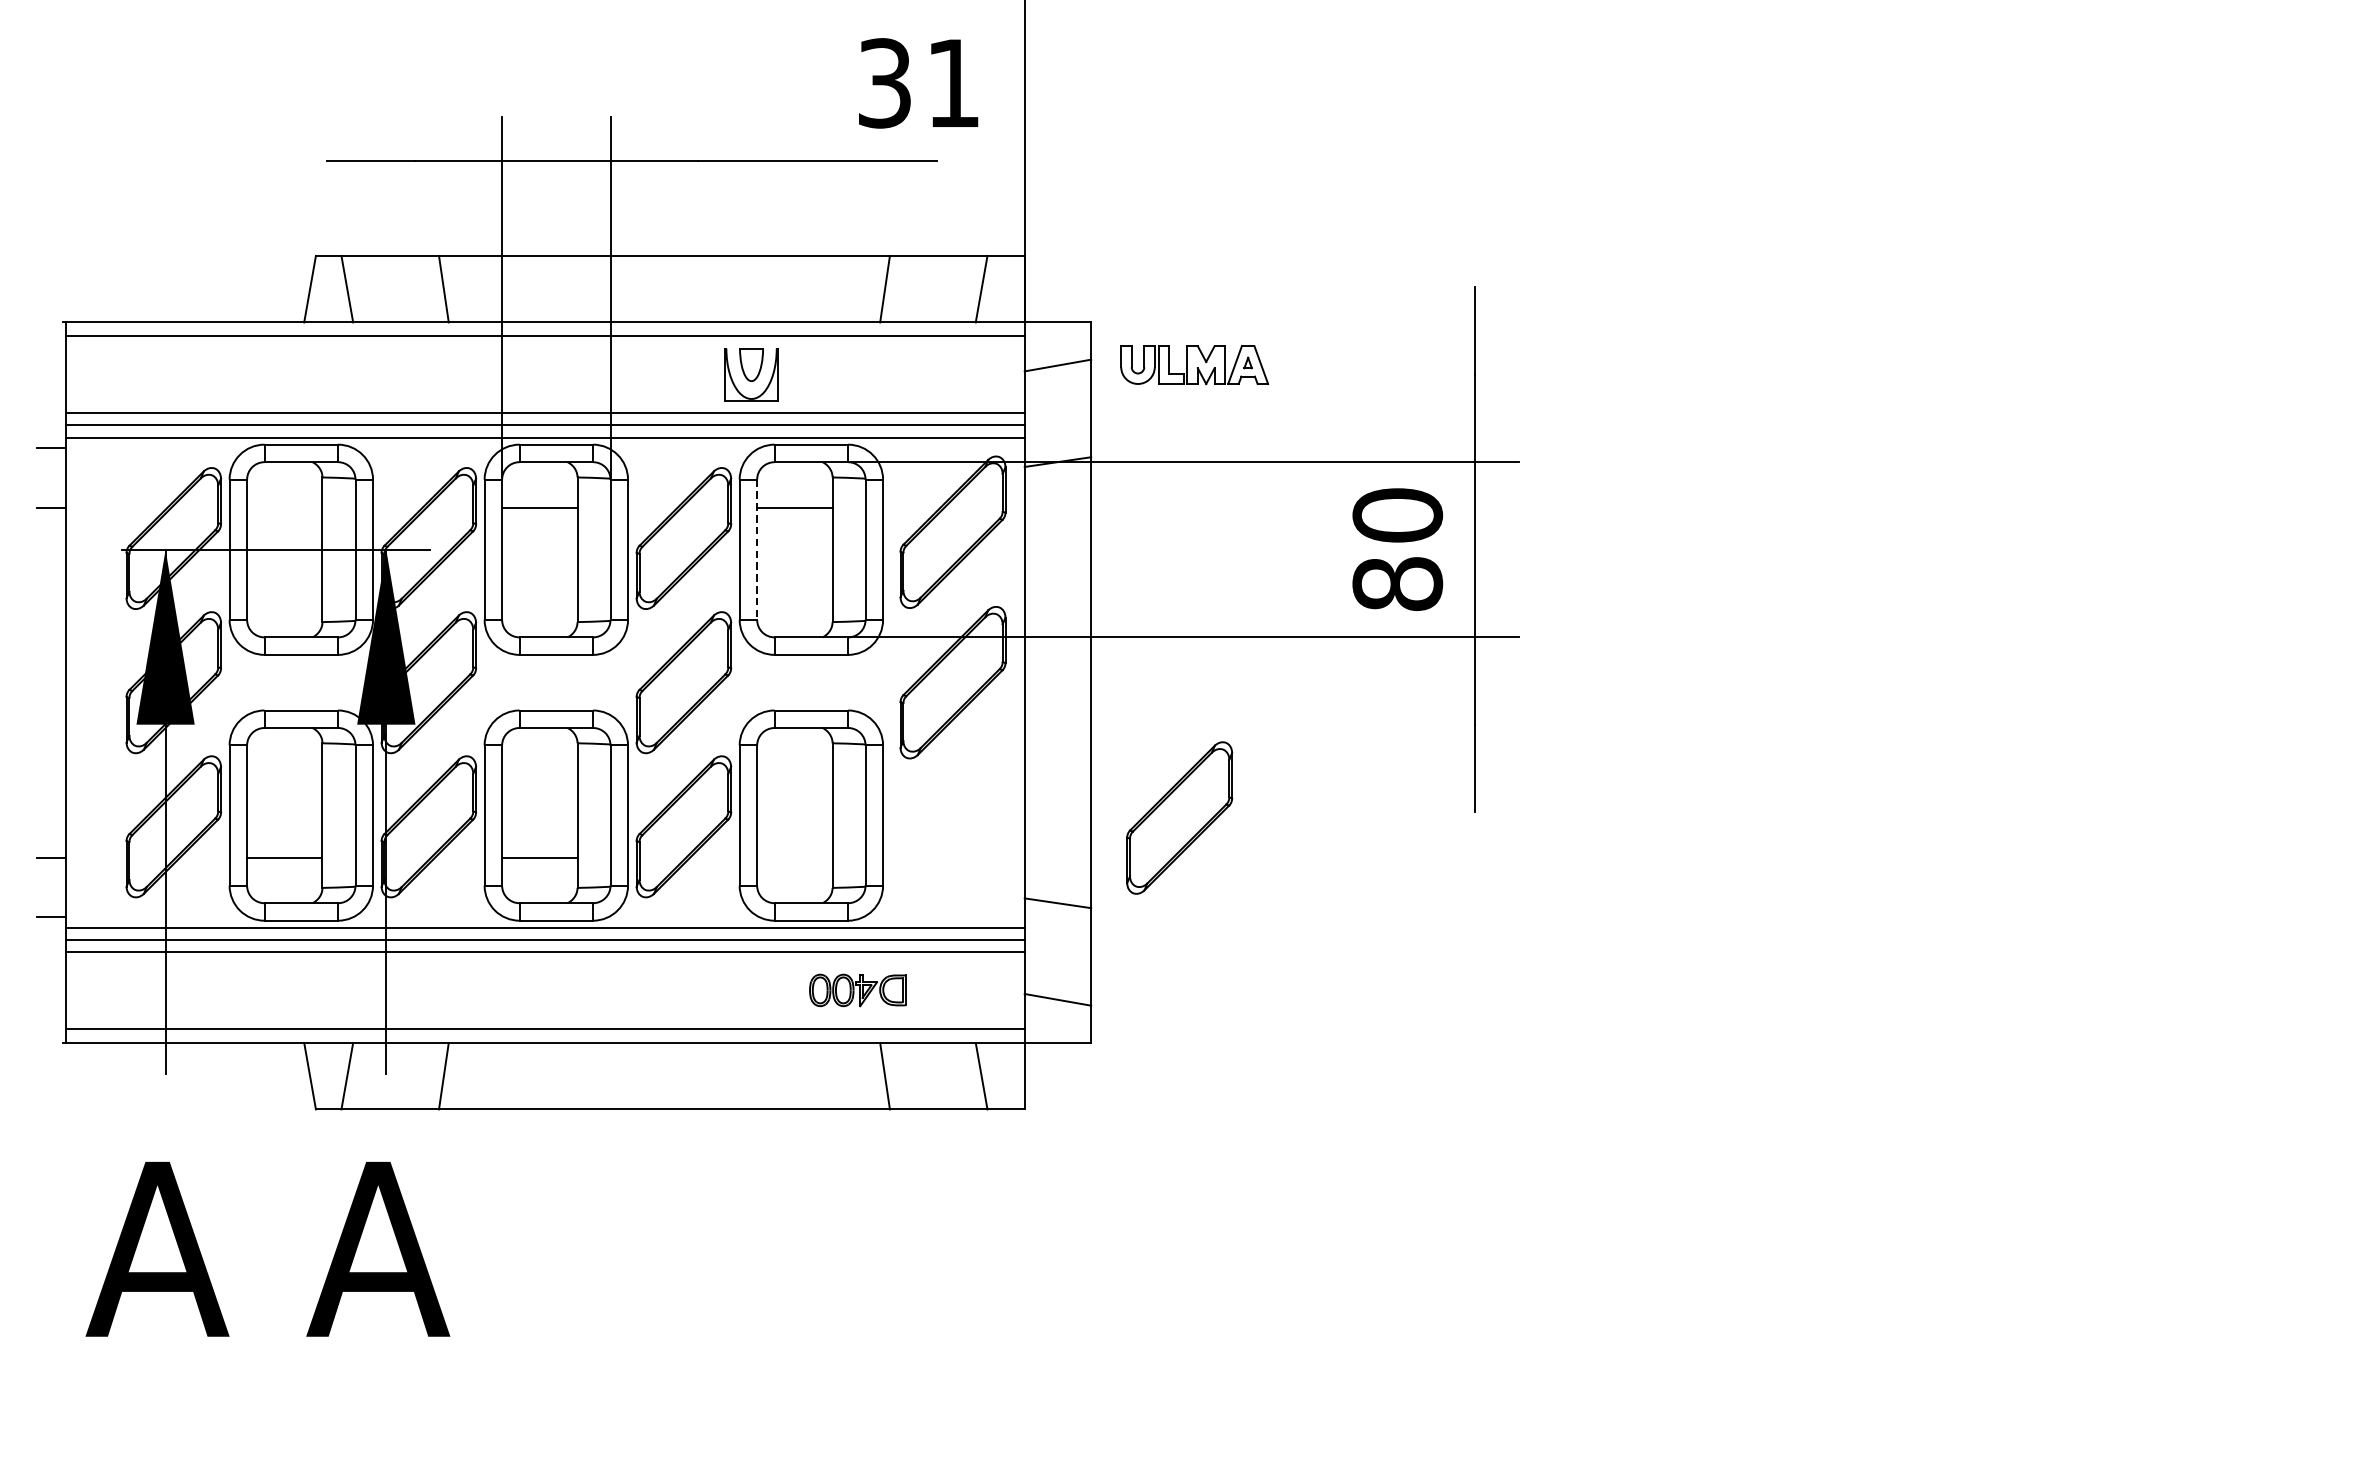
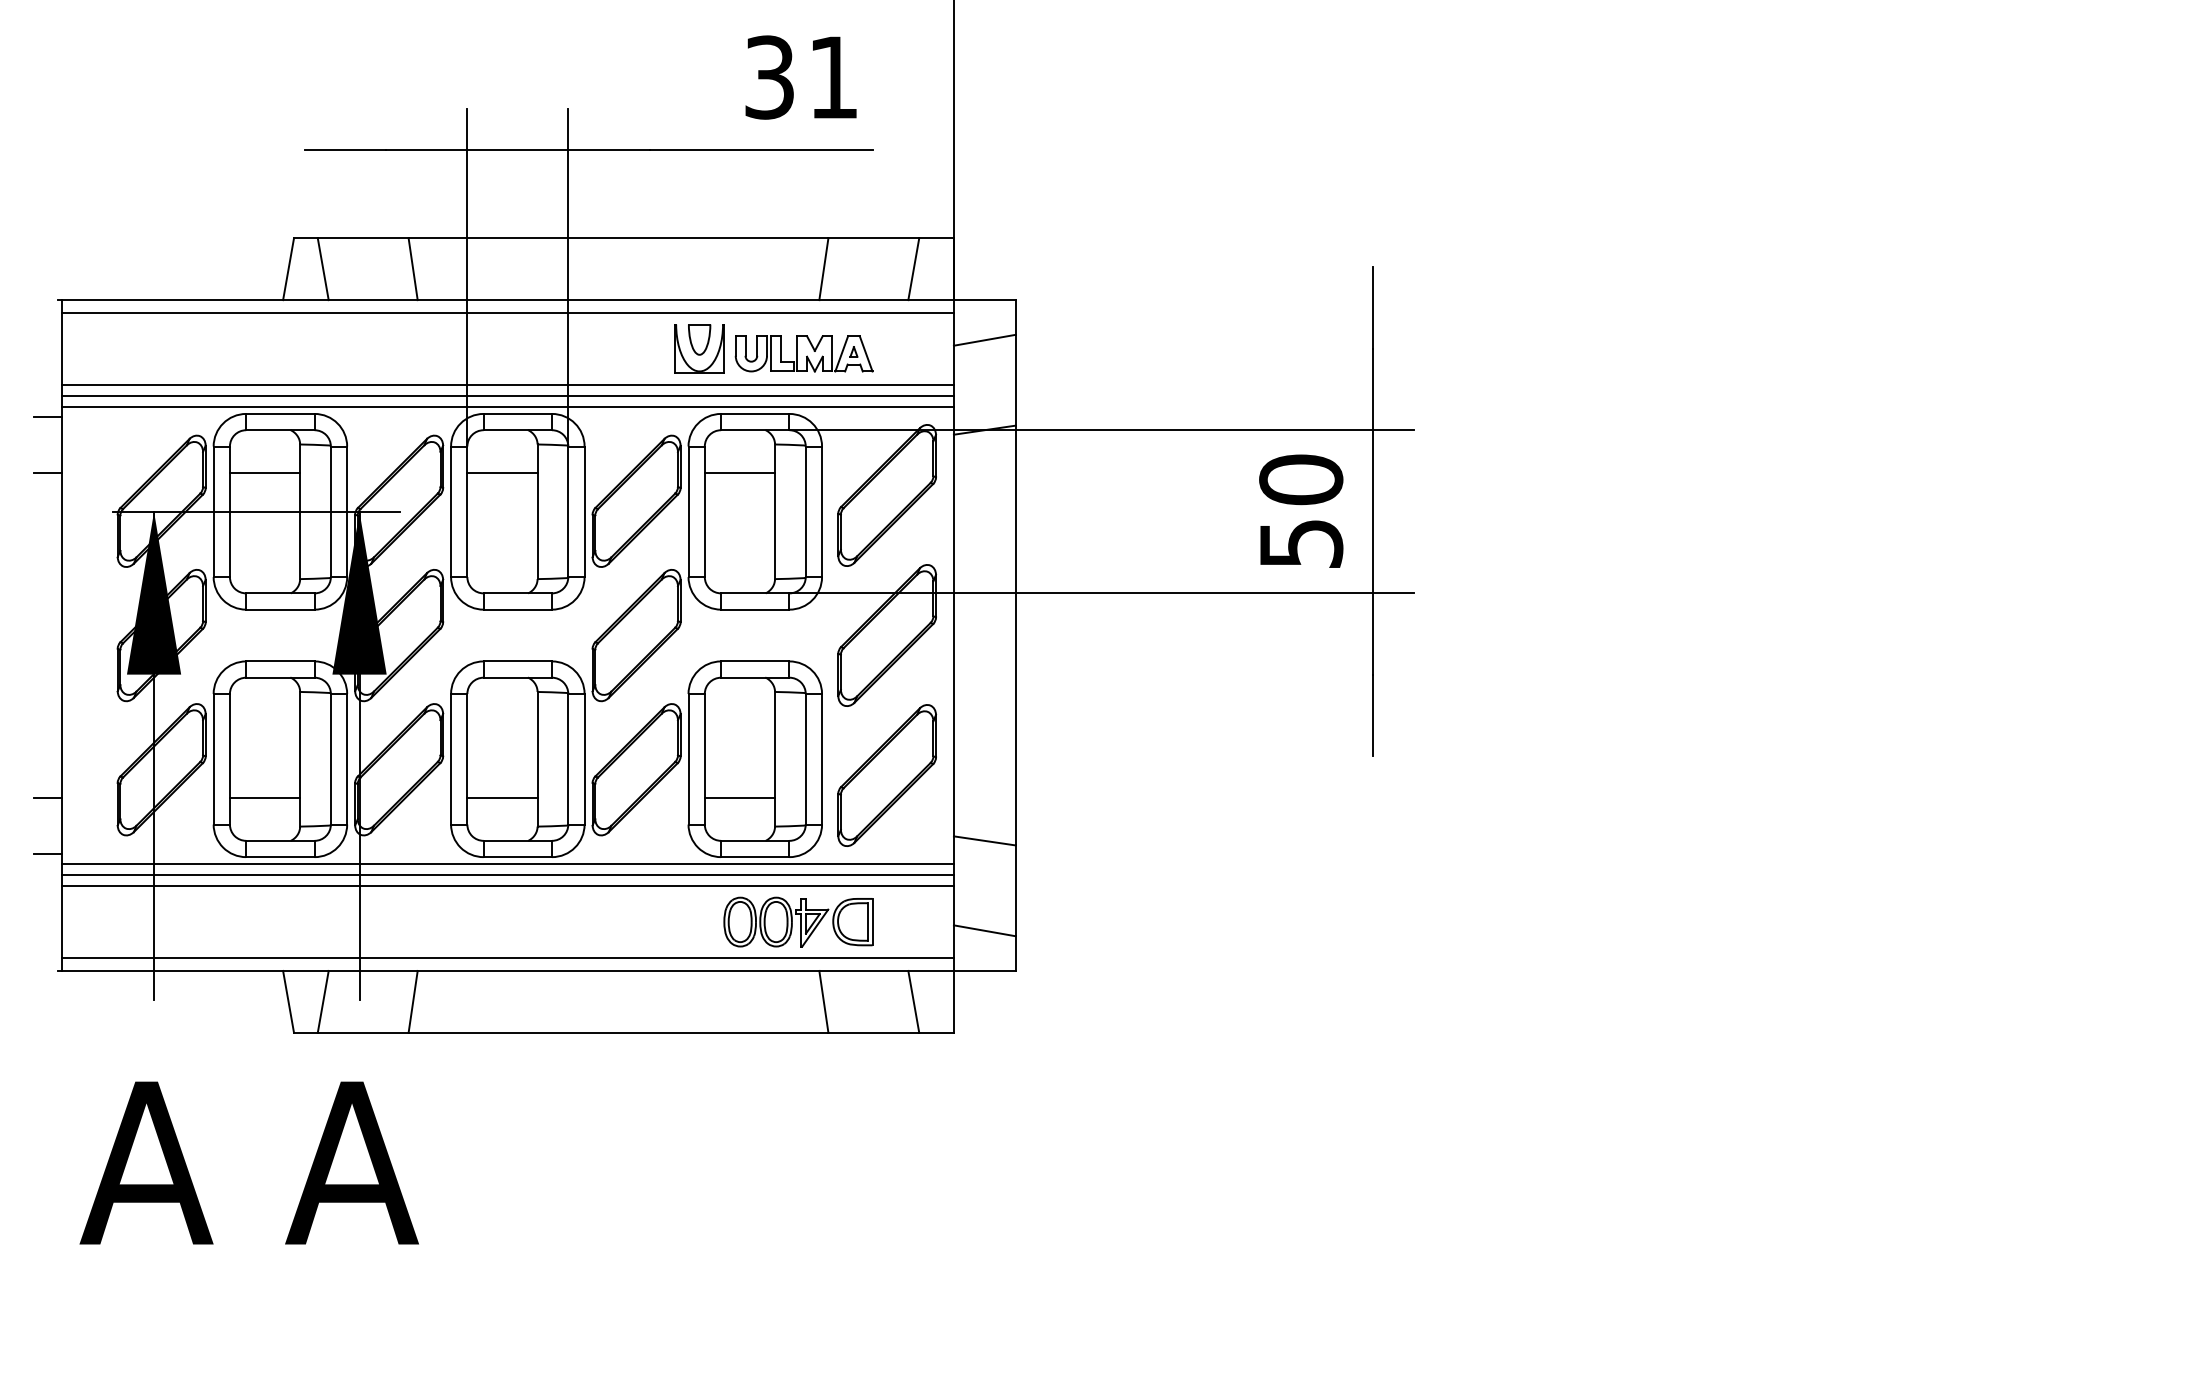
text: (917, 83) -> (800, 77), moved
part: (1193, 364) -> (803, 353), moved
line: (284, 507) -> (264, 472), added
line: (756, 550) -> (704, 512), dashed -> solid
text: (1398, 583) -> (1301, 543), 80 -> 50
part: (1178, 817) -> (886, 775), moved
line: (794, 857) -> (739, 798), added
part: (857, 989) -> (798, 921), size x1.67

